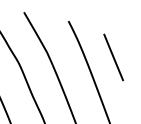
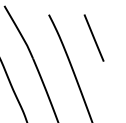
line: (113, 57) -> (93, 38), moved

